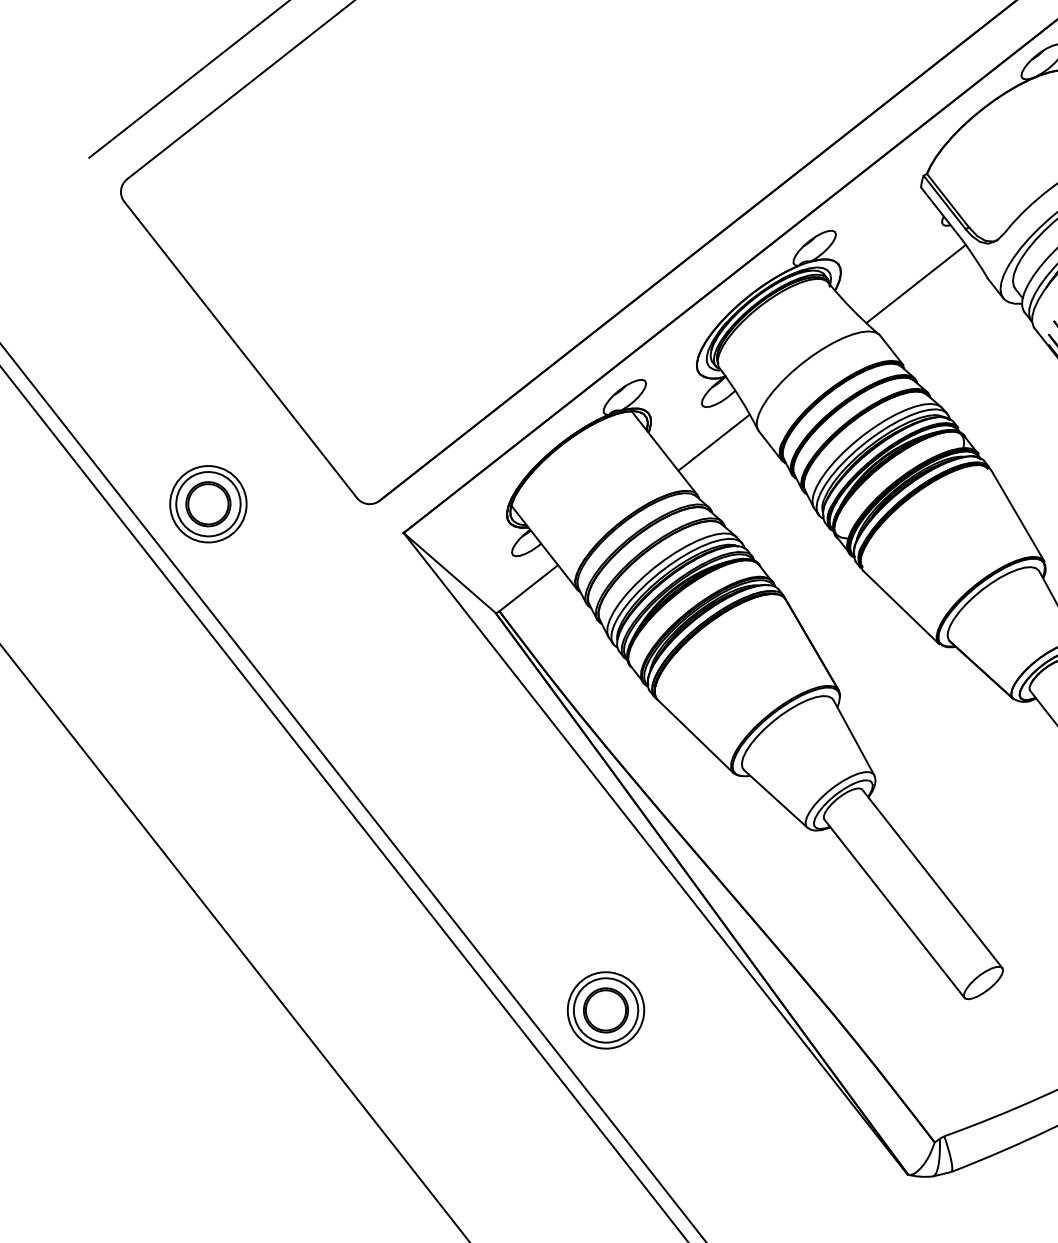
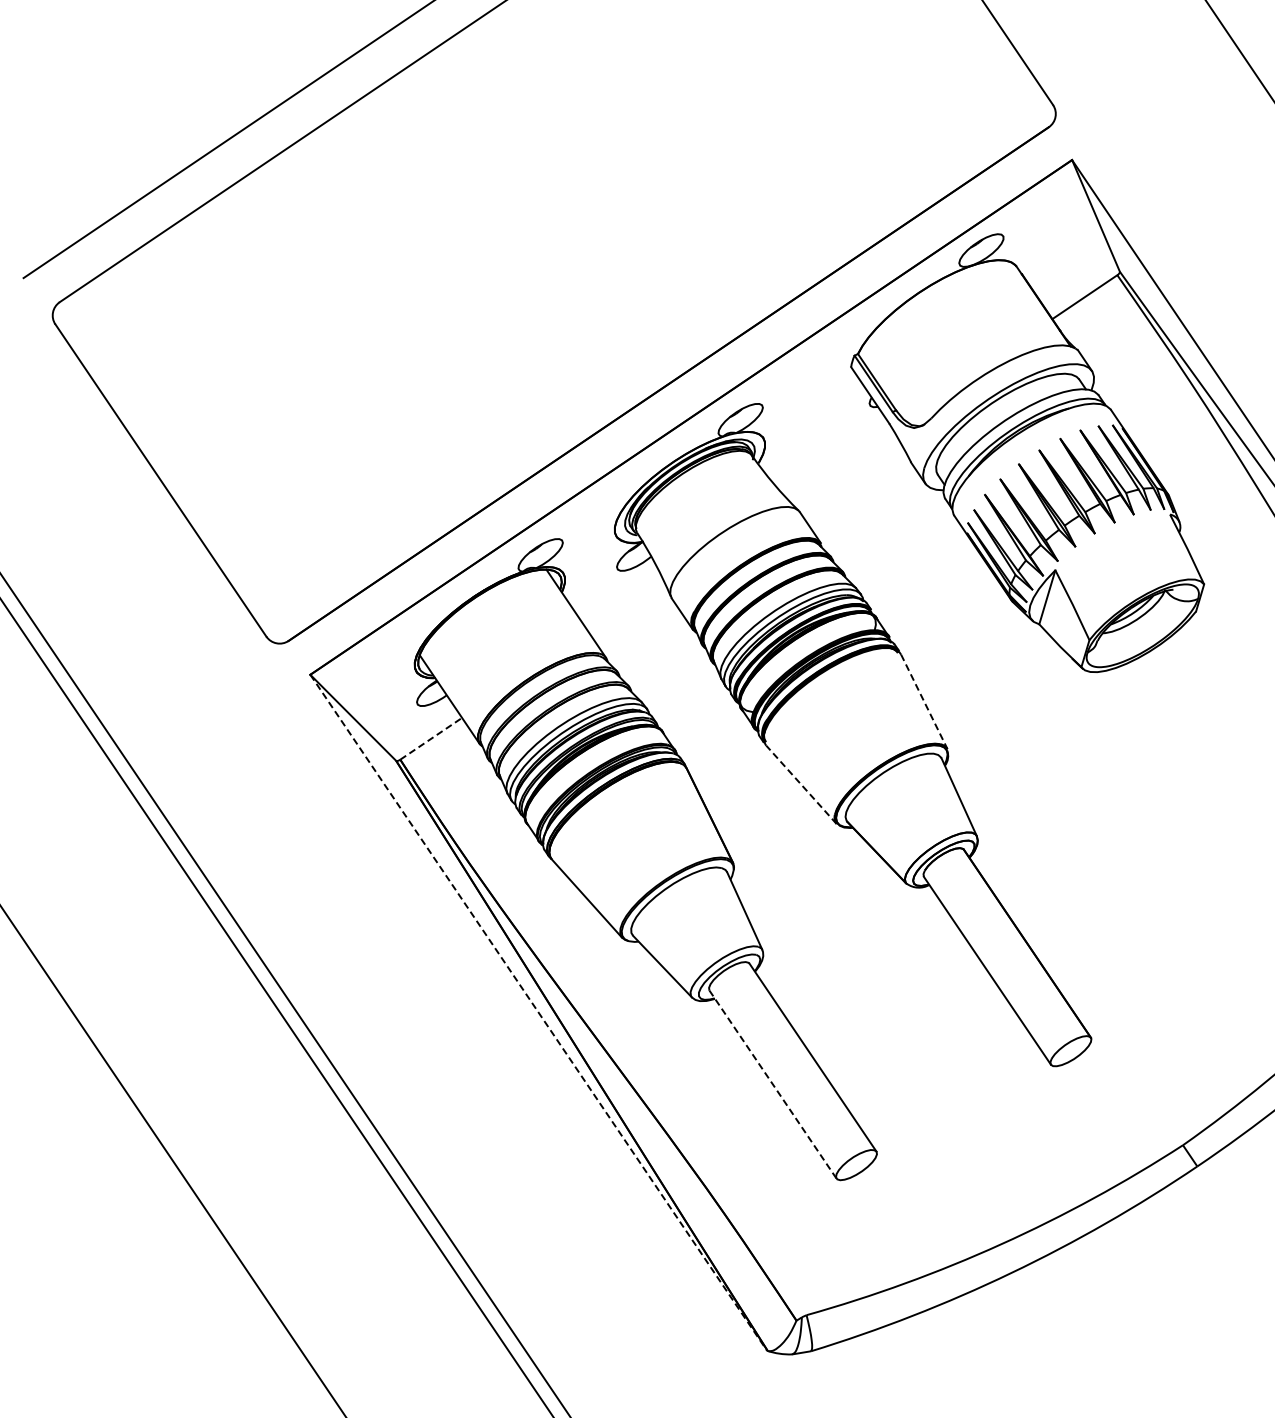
line: (915, 283) -> (838, 462), removed
line: (714, 442) -> (626, 606), removed
part: (208, 504) -> (117, 632), removed
line: (1018, 515) -> (924, 701), solid -> dashed
line: (529, 587) -> (431, 738), solid -> dashed
line: (901, 607) -> (801, 784), solid -> dashed
line: (655, 853) -> (538, 1012), solid -> dashed
line: (893, 908) -> (772, 1084), solid -> dashed
part: (606, 1010) -> (478, 1165), removed

